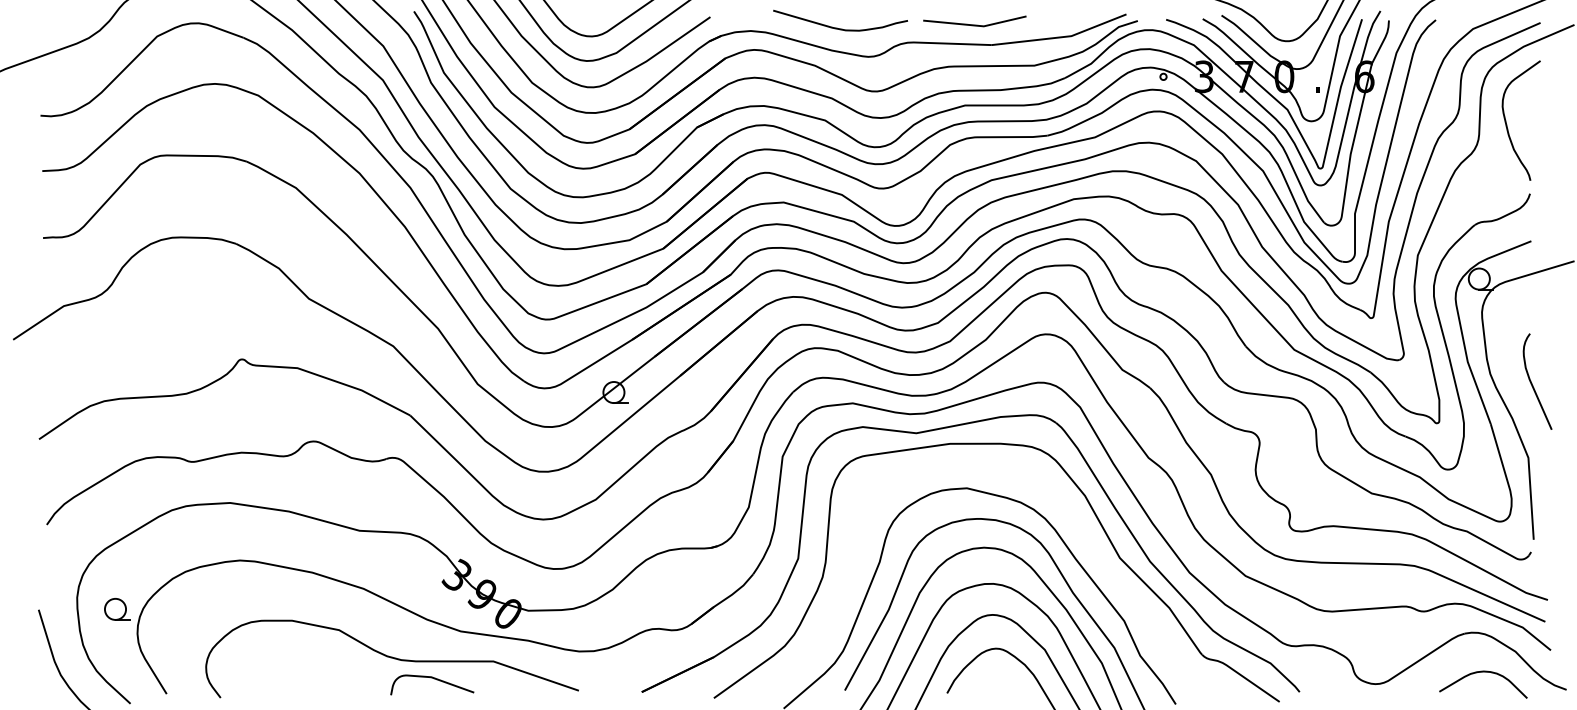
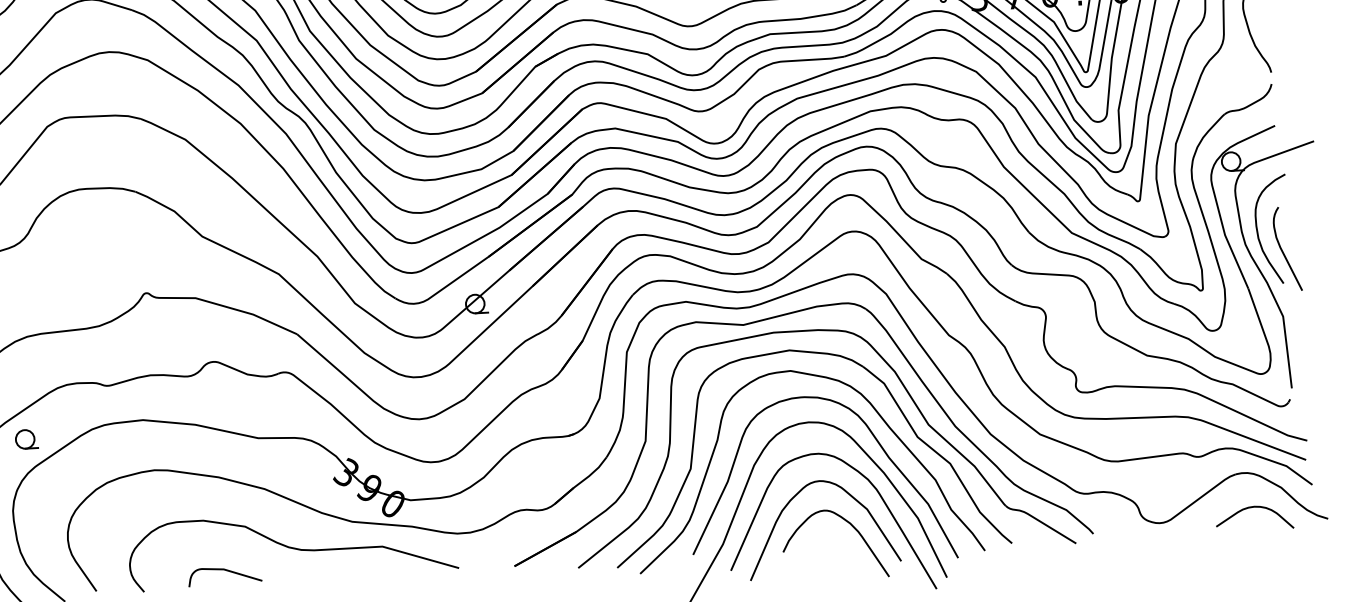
curve: (1505, 358) -> (1258, 230), added
part: (996, 470) -> (815, 353), added
part: (117, 609) -> (26, 439), moved
curve: (434, 679) -> (226, 571), moved

